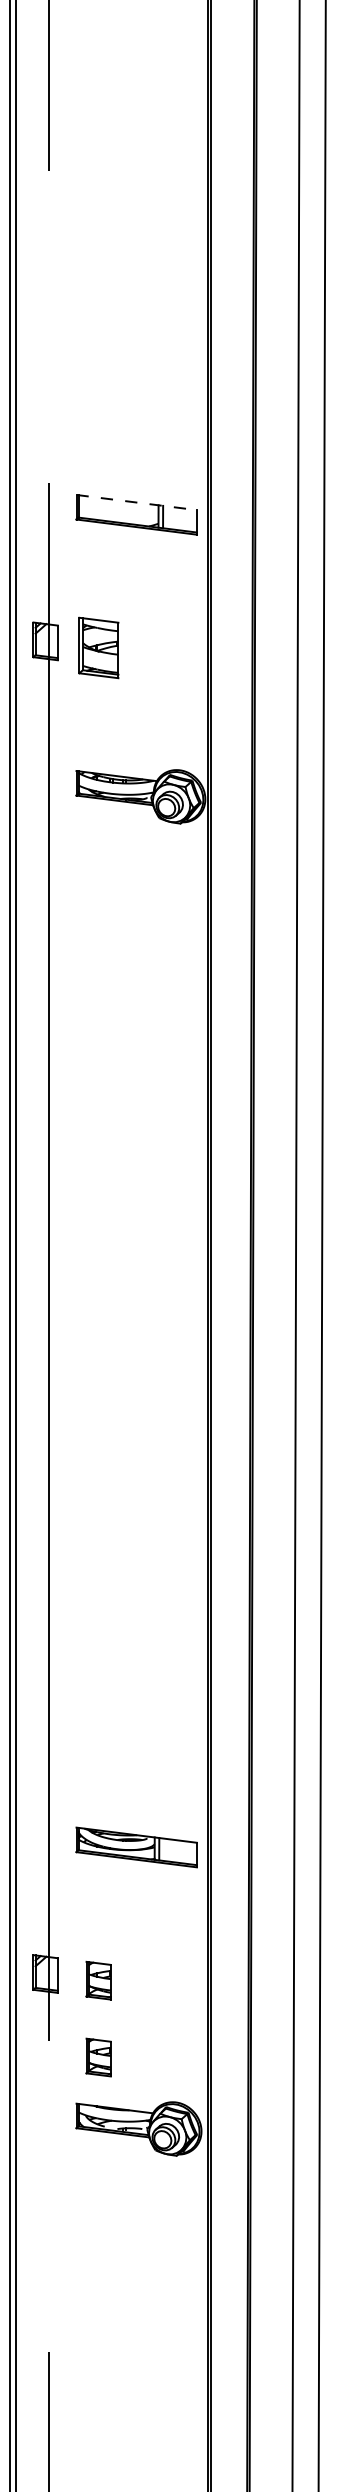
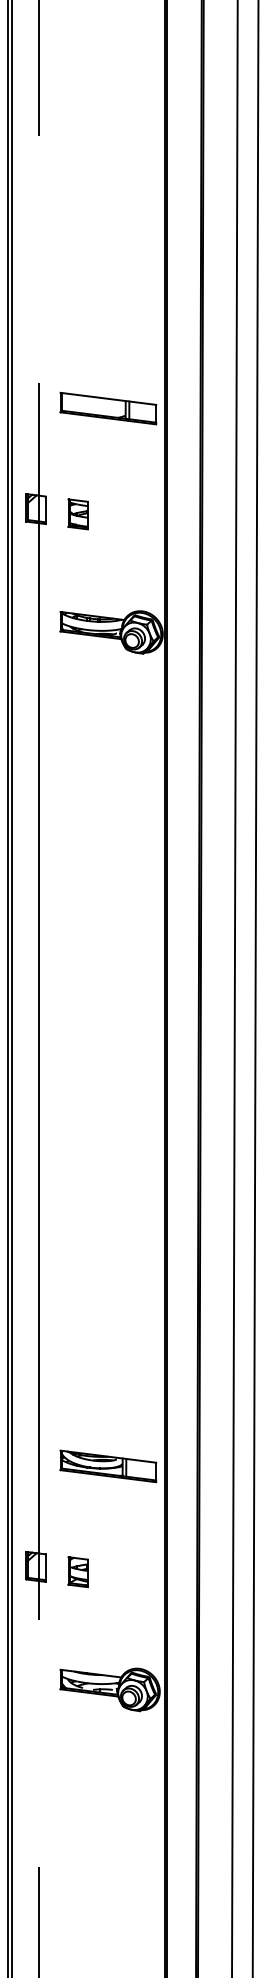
line: (136, 502) -> (108, 398), dashed -> solid
part: (97, 648) -> (77, 514), size x0.62
part: (97, 2057) -> (77, 1633), removed

